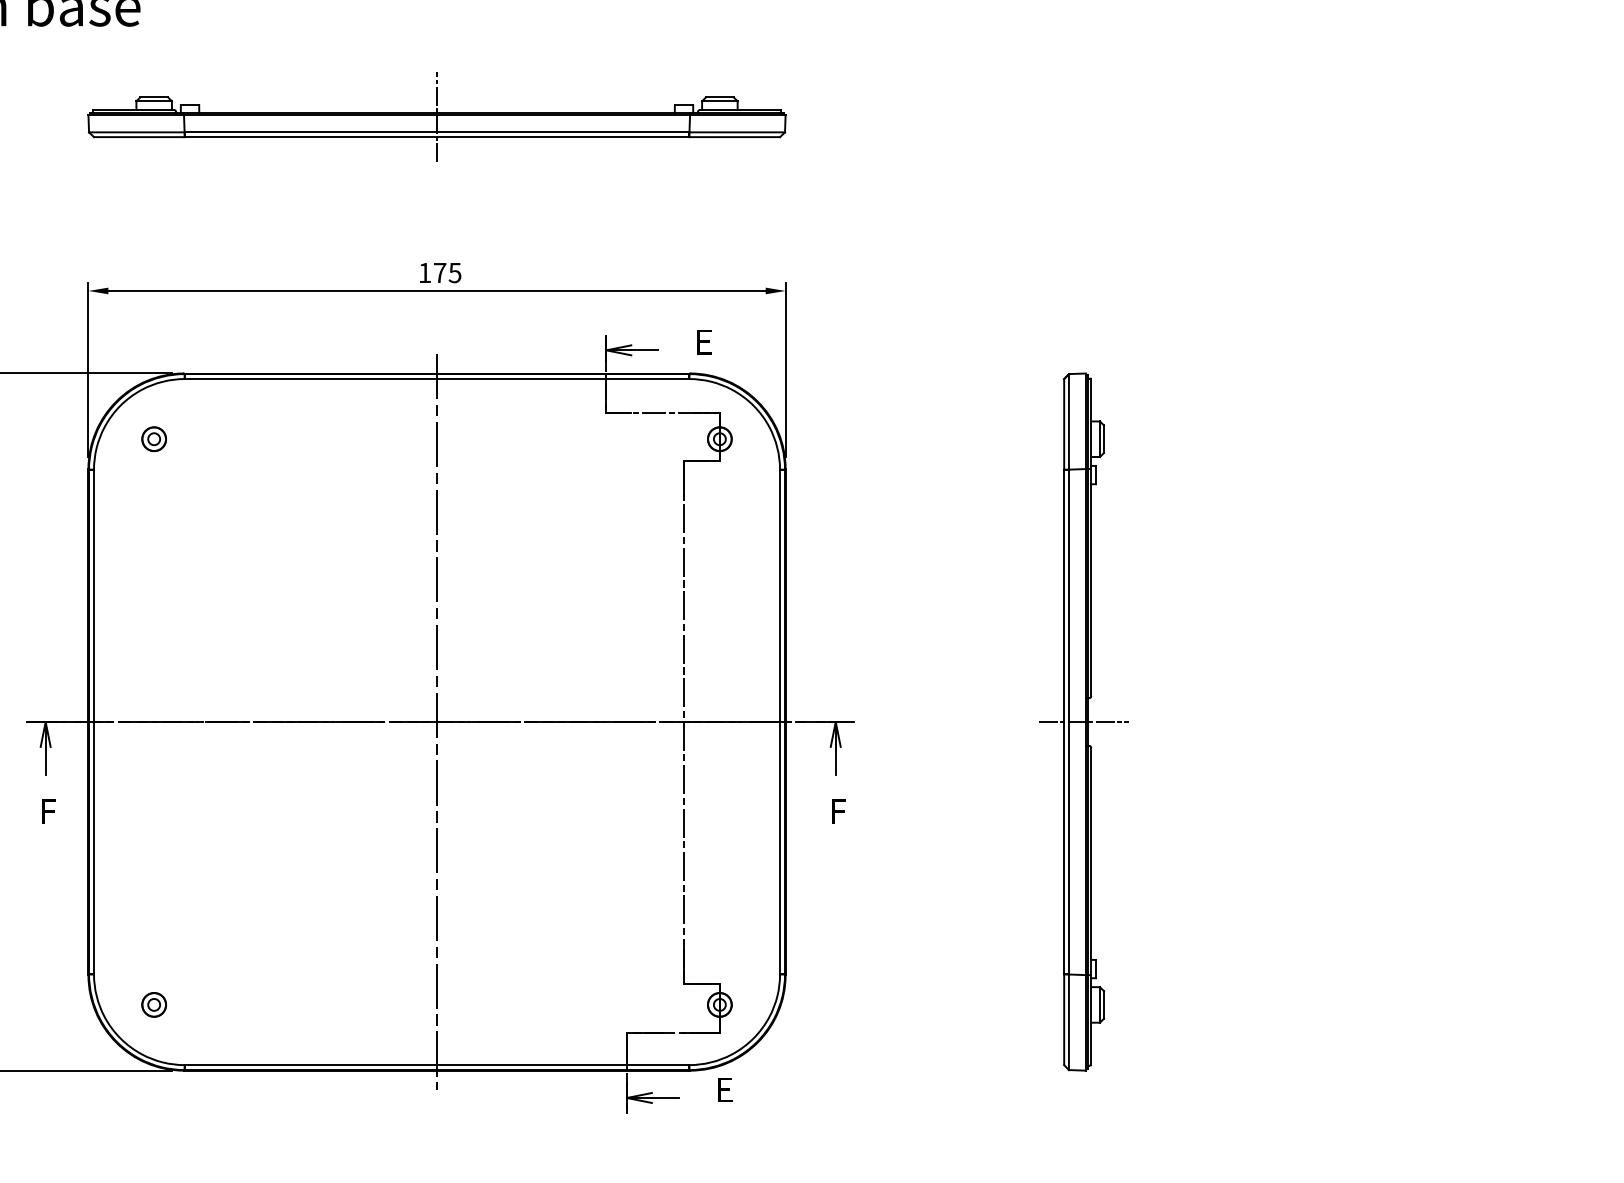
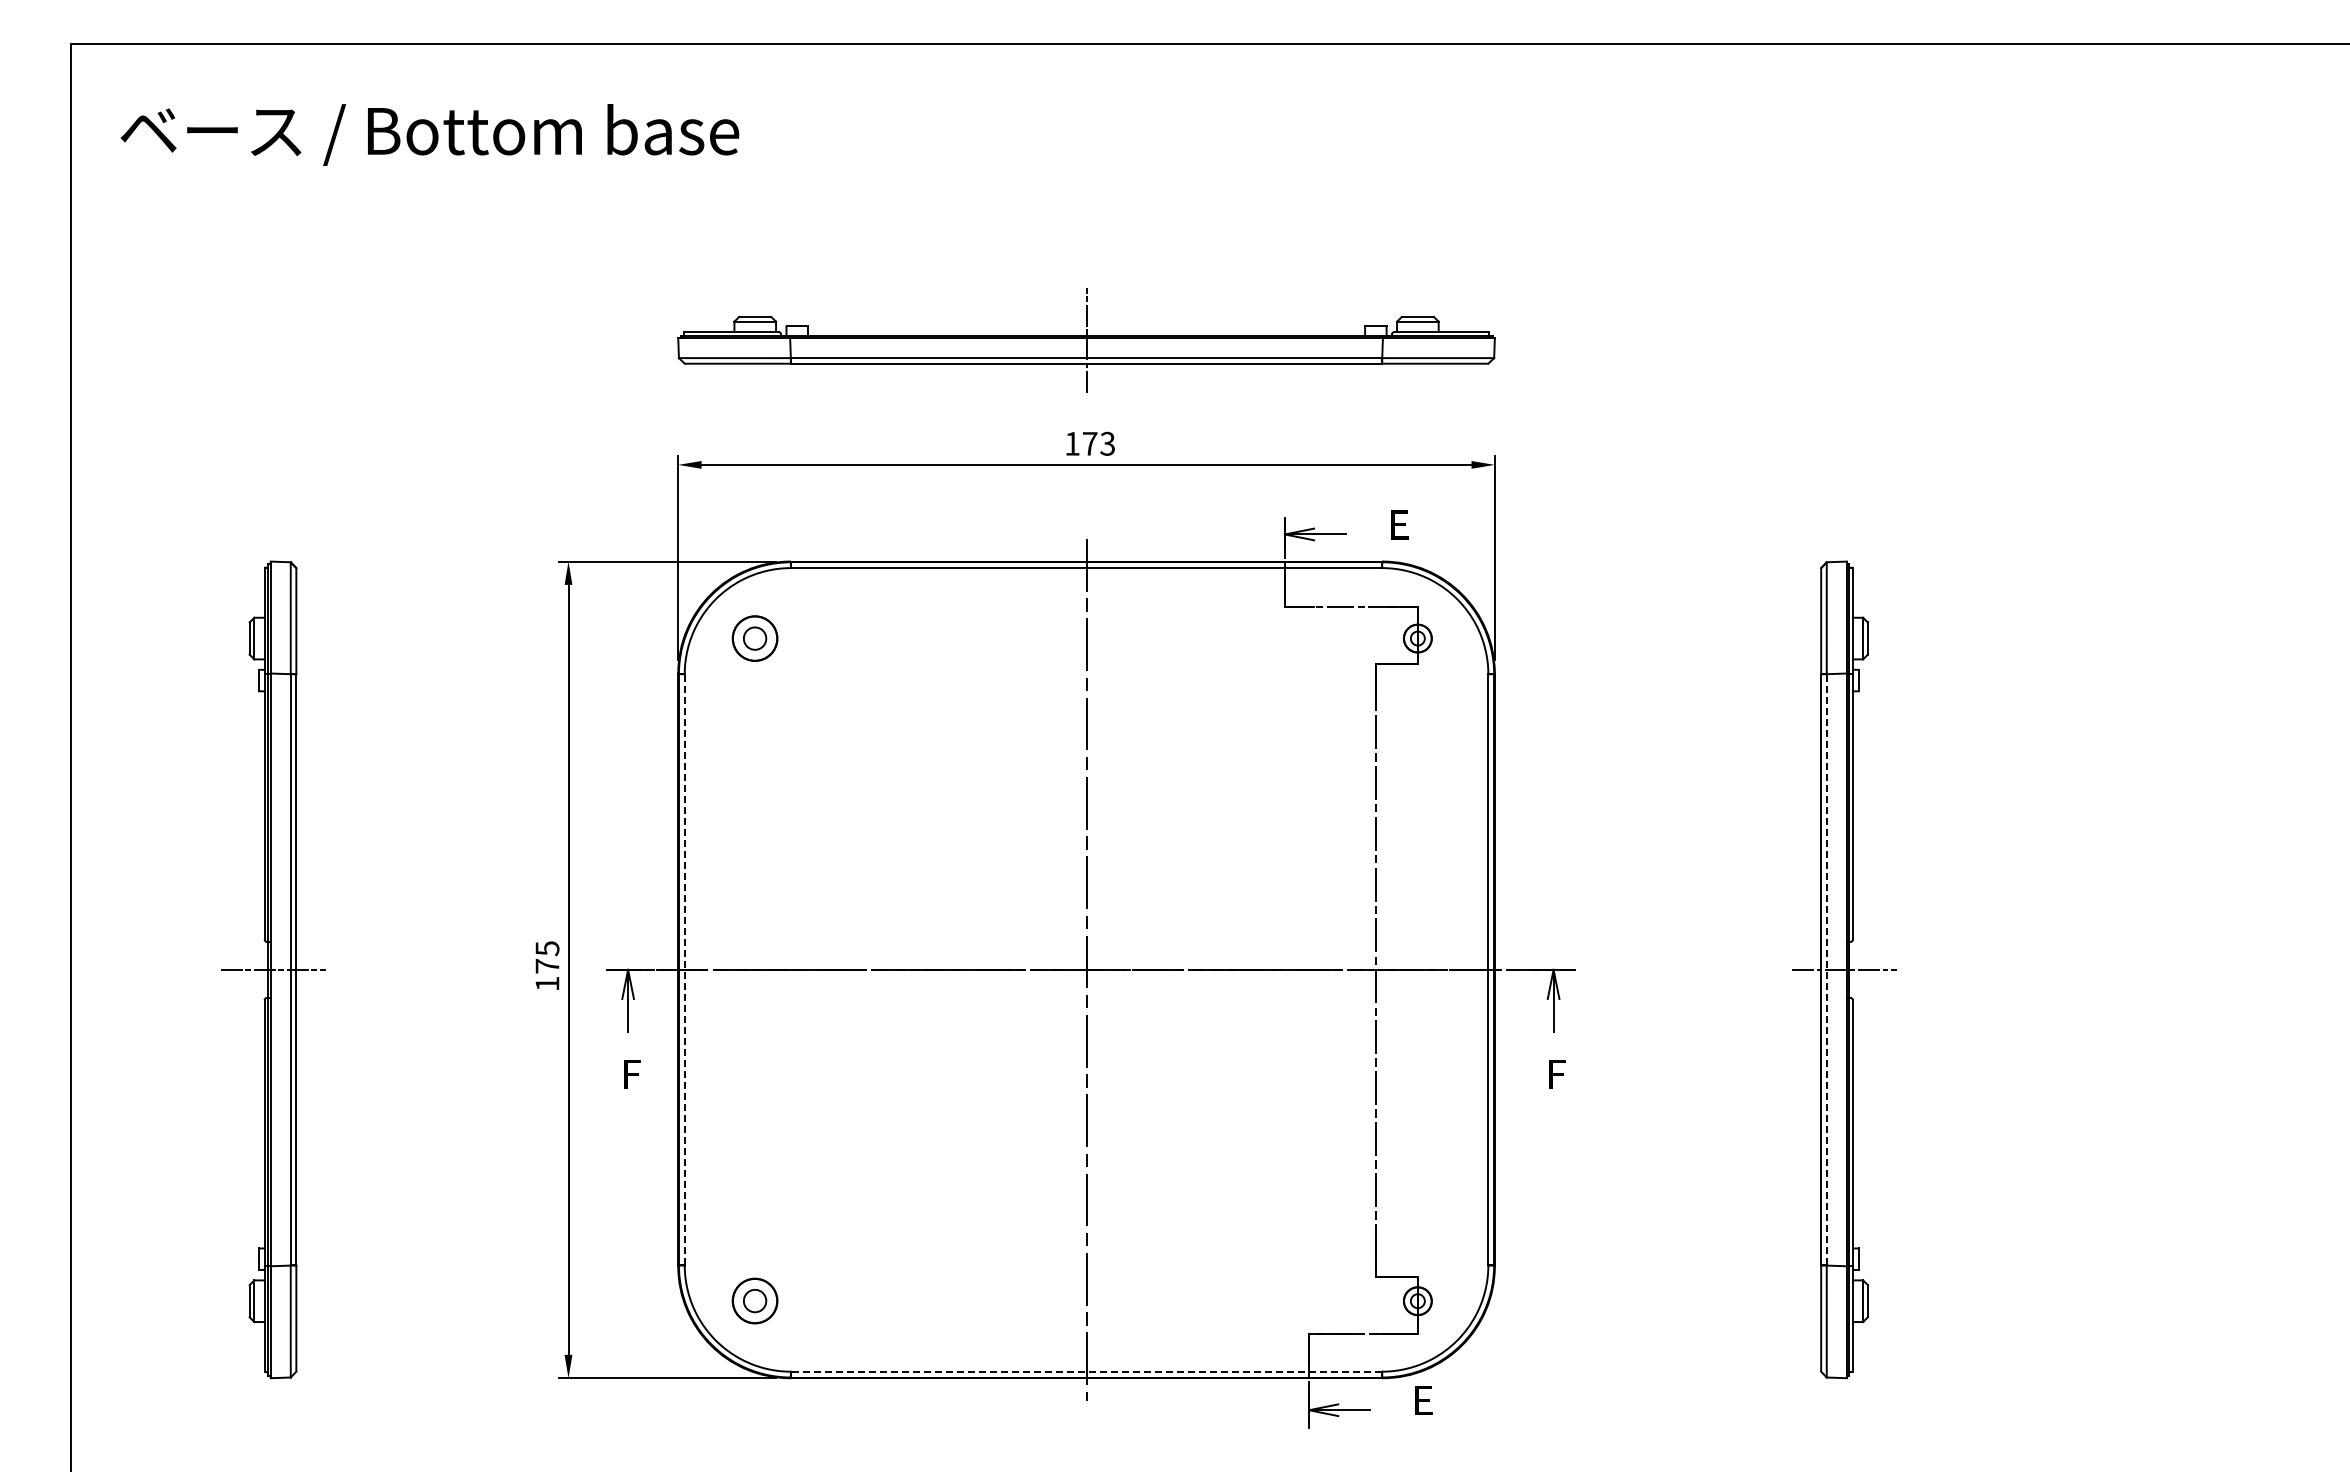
part: (436, 117) -> (1086, 340), moved
text: (454, 272) -> (1107, 443), 175 -> 173
part: (154, 439) -> (755, 638), size x1.6
line: (93, 721) -> (684, 969), solid -> dashed
line: (1068, 721) -> (1826, 969), solid -> dashed
part: (154, 1005) -> (755, 1301), size x1.6
line: (436, 1064) -> (1086, 1371), solid -> dashed

